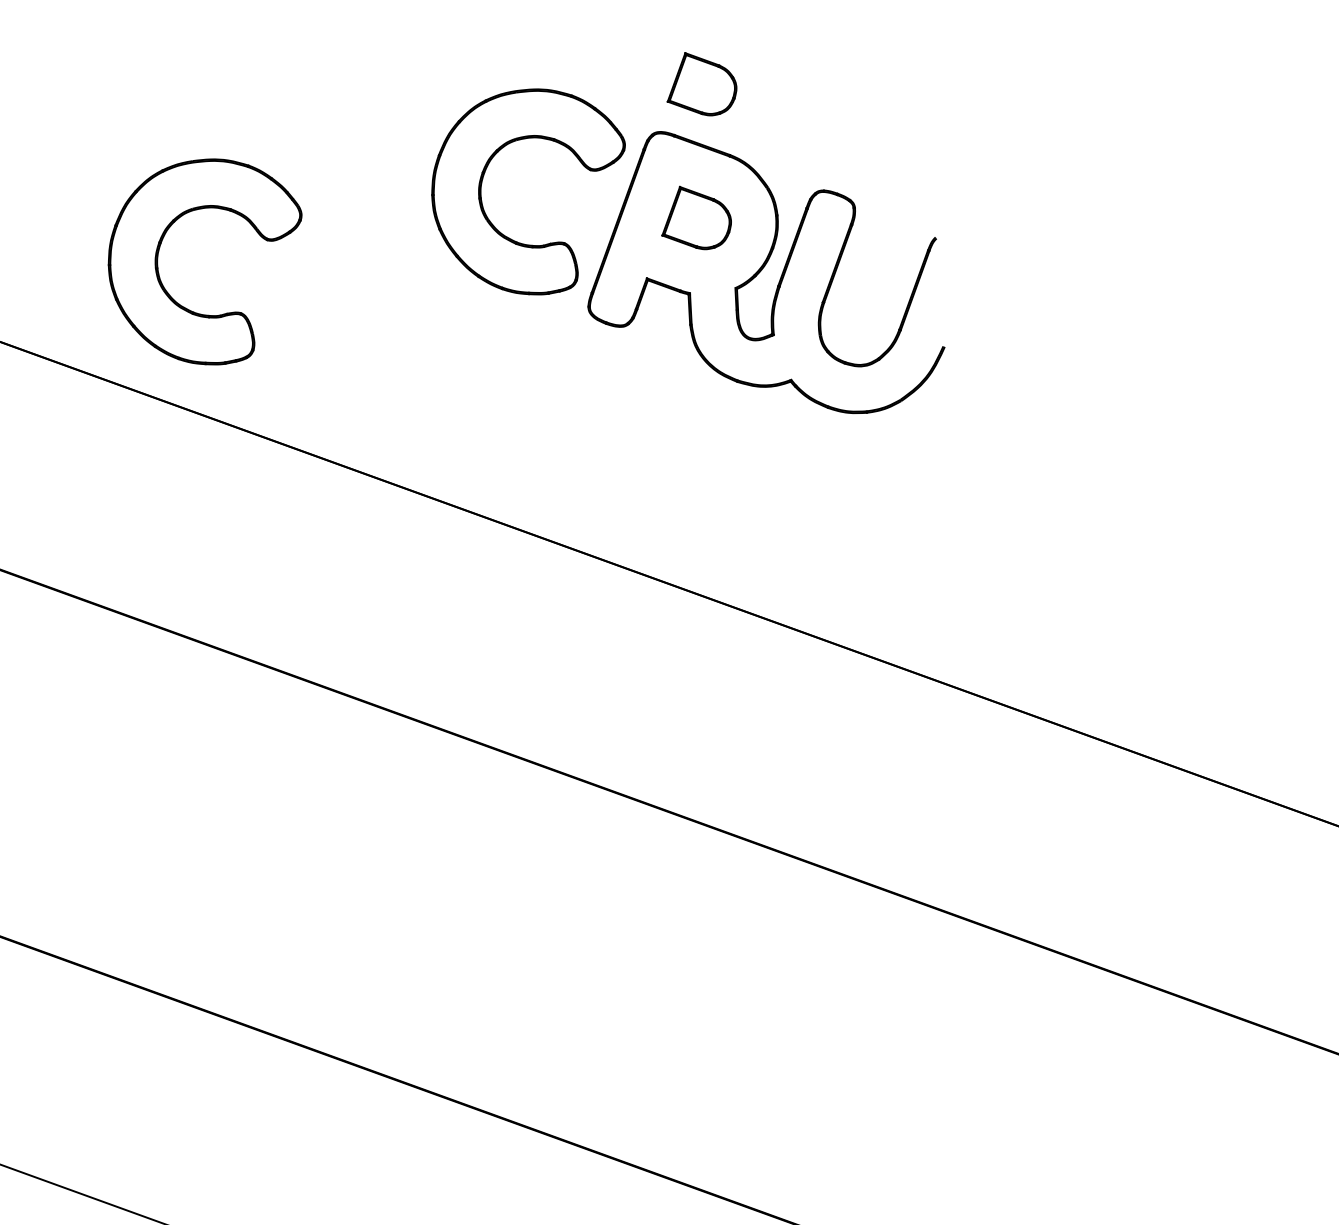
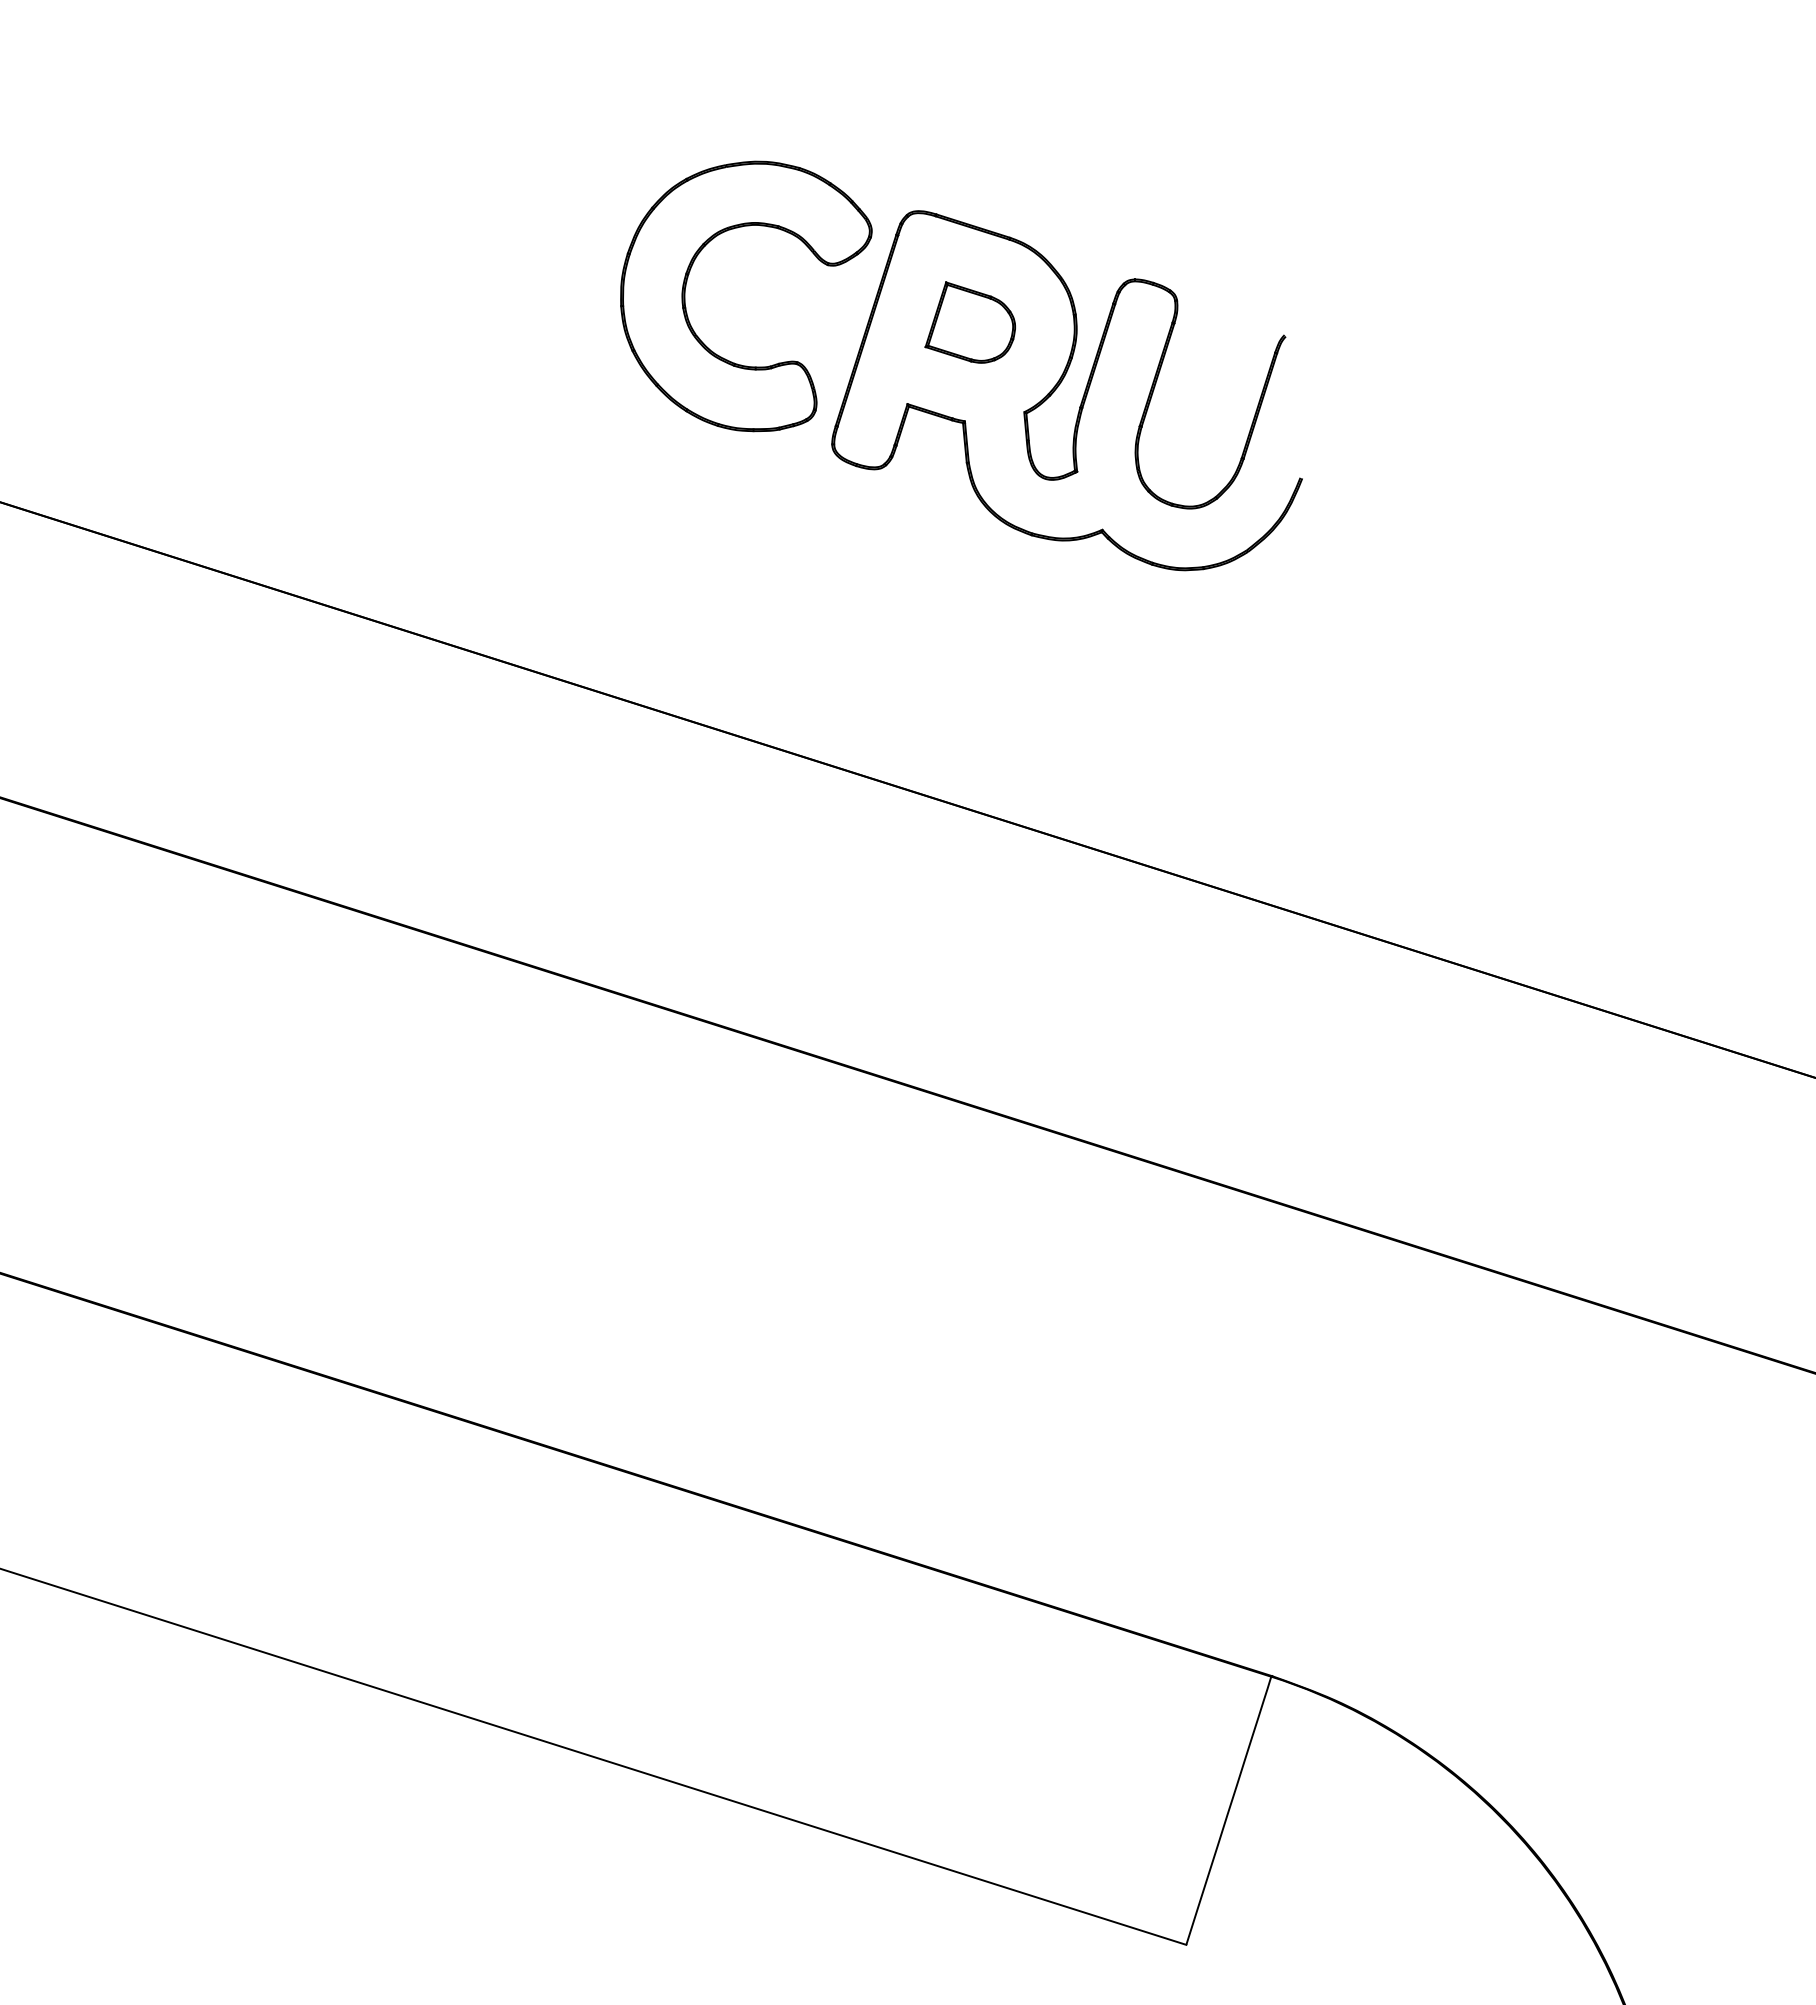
part: (701, 84) -> (969, 146), removed
part: (159, 252) -> (265, 395), removed

